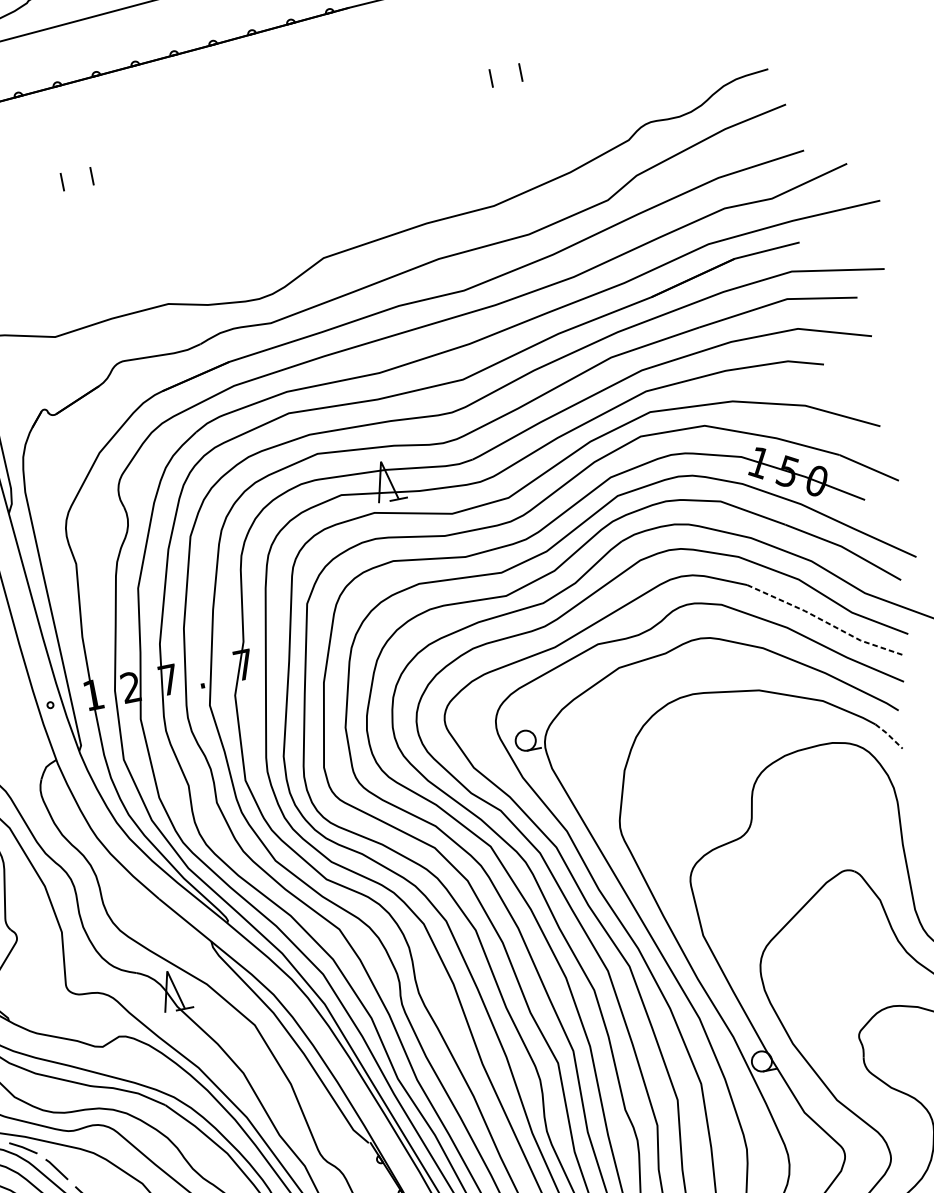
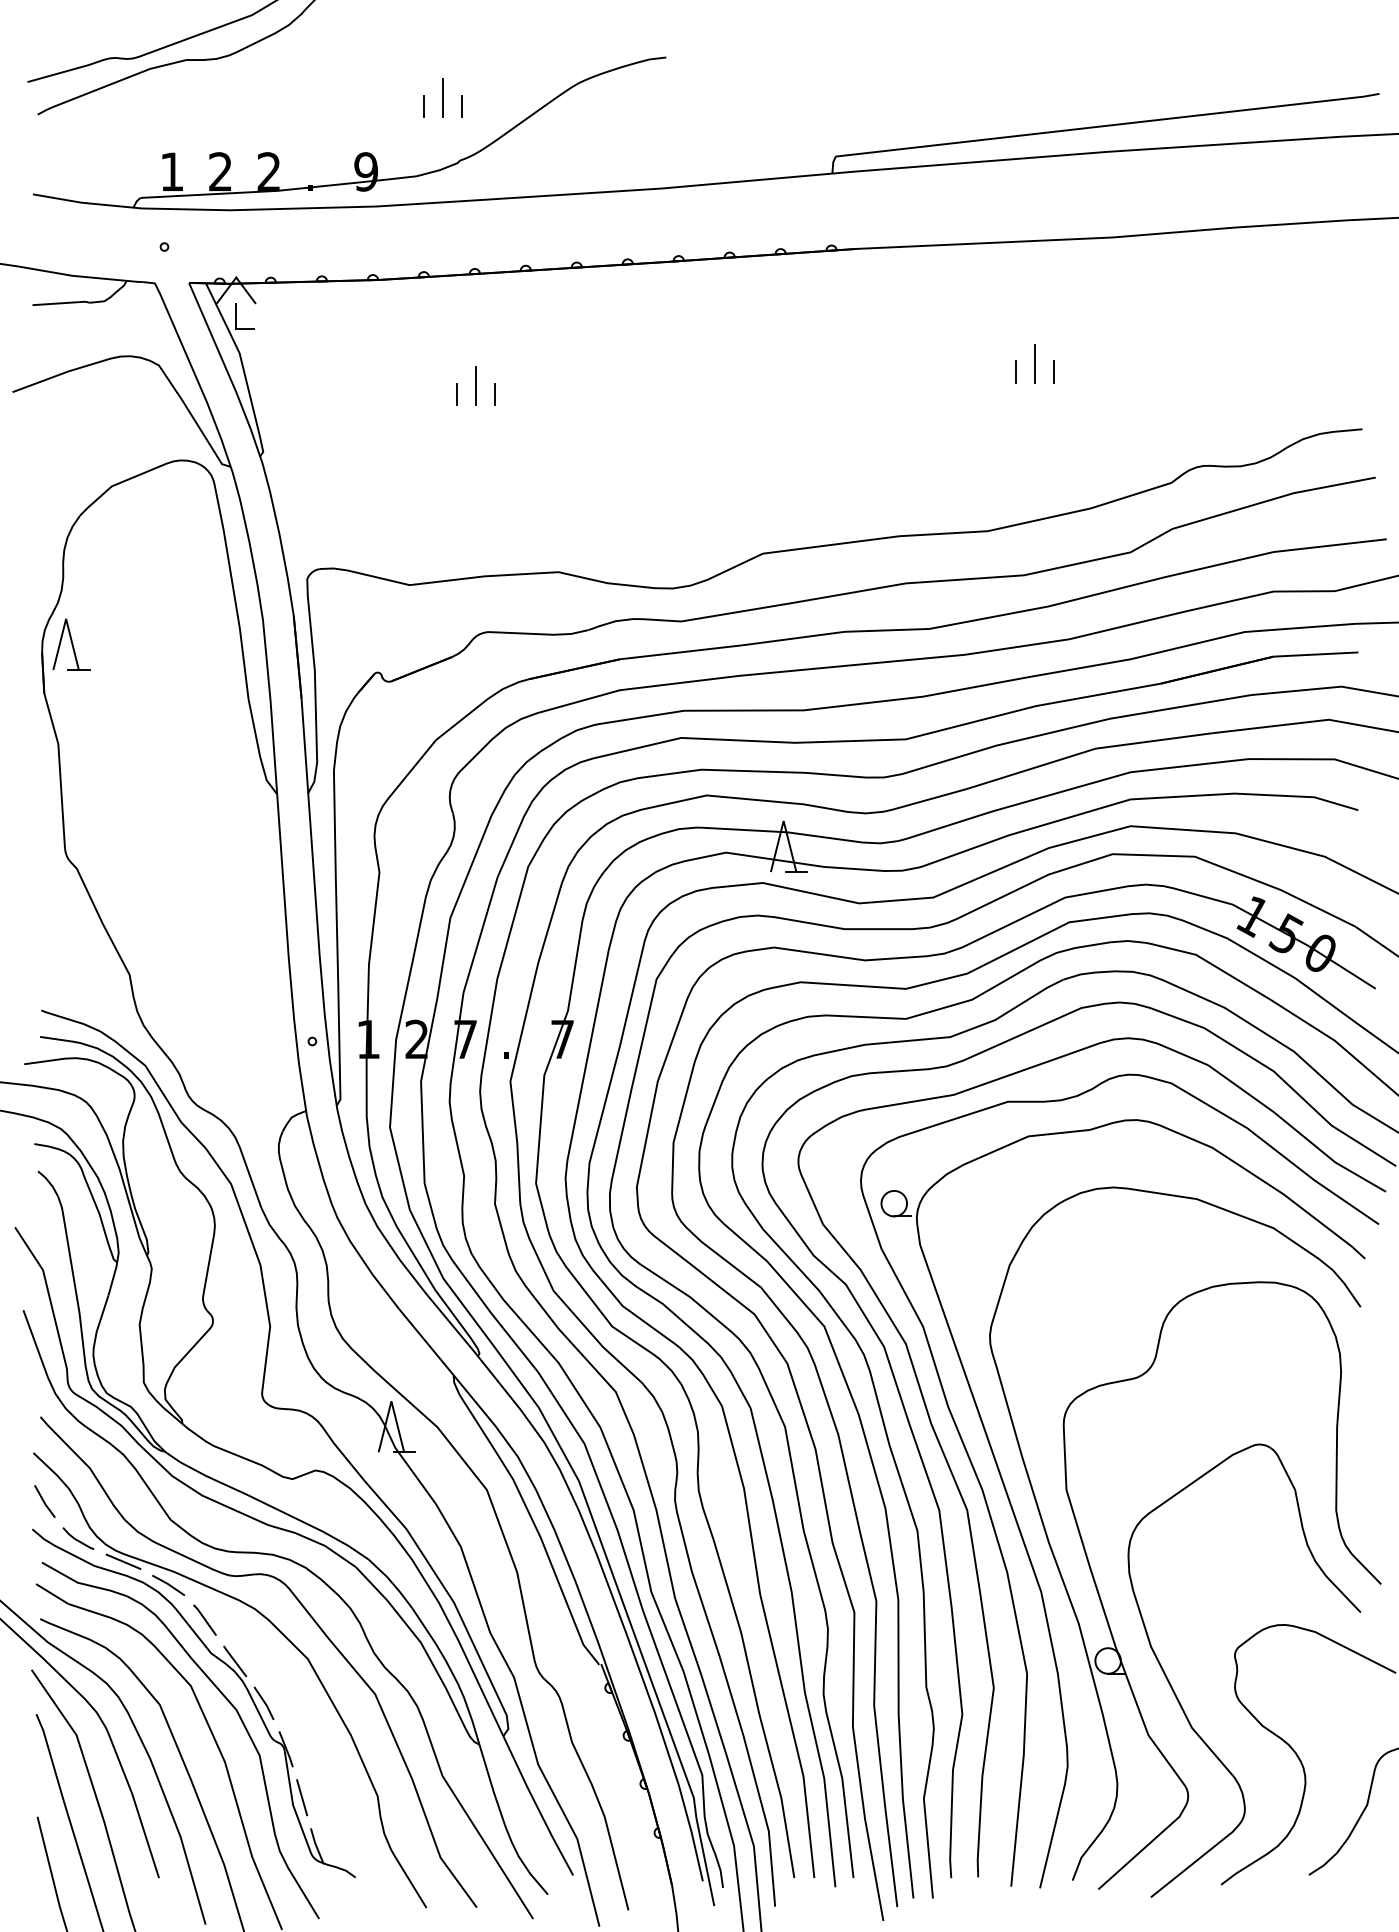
line: (504, 68) -> (1034, 363), added
line: (76, 172) -> (476, 385), added
line: (825, 621) -> (1296, 1130), dashed -> solid
line: (888, 735) -> (1346, 1287), dashed -> solid

